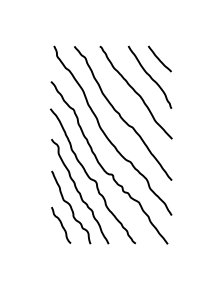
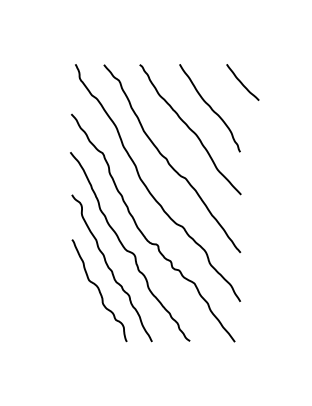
curve: (159, 59) -> (242, 82), moved
curve: (61, 225) -> (85, 315), removed

